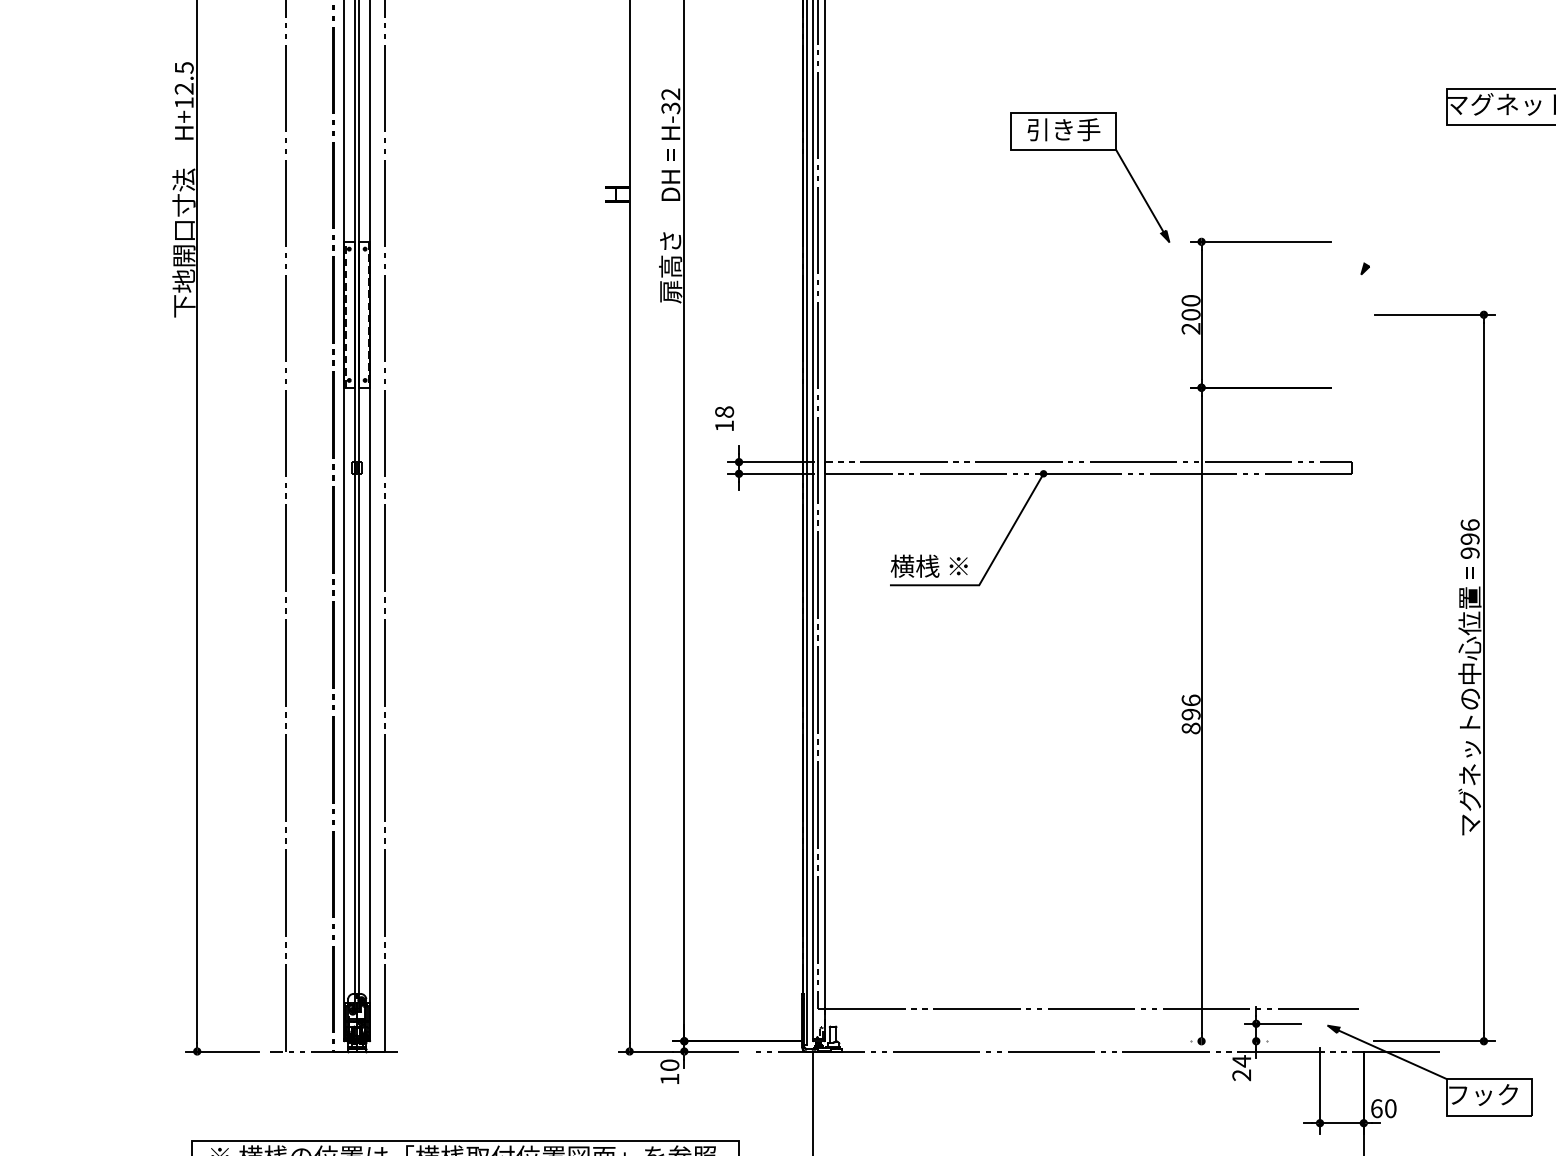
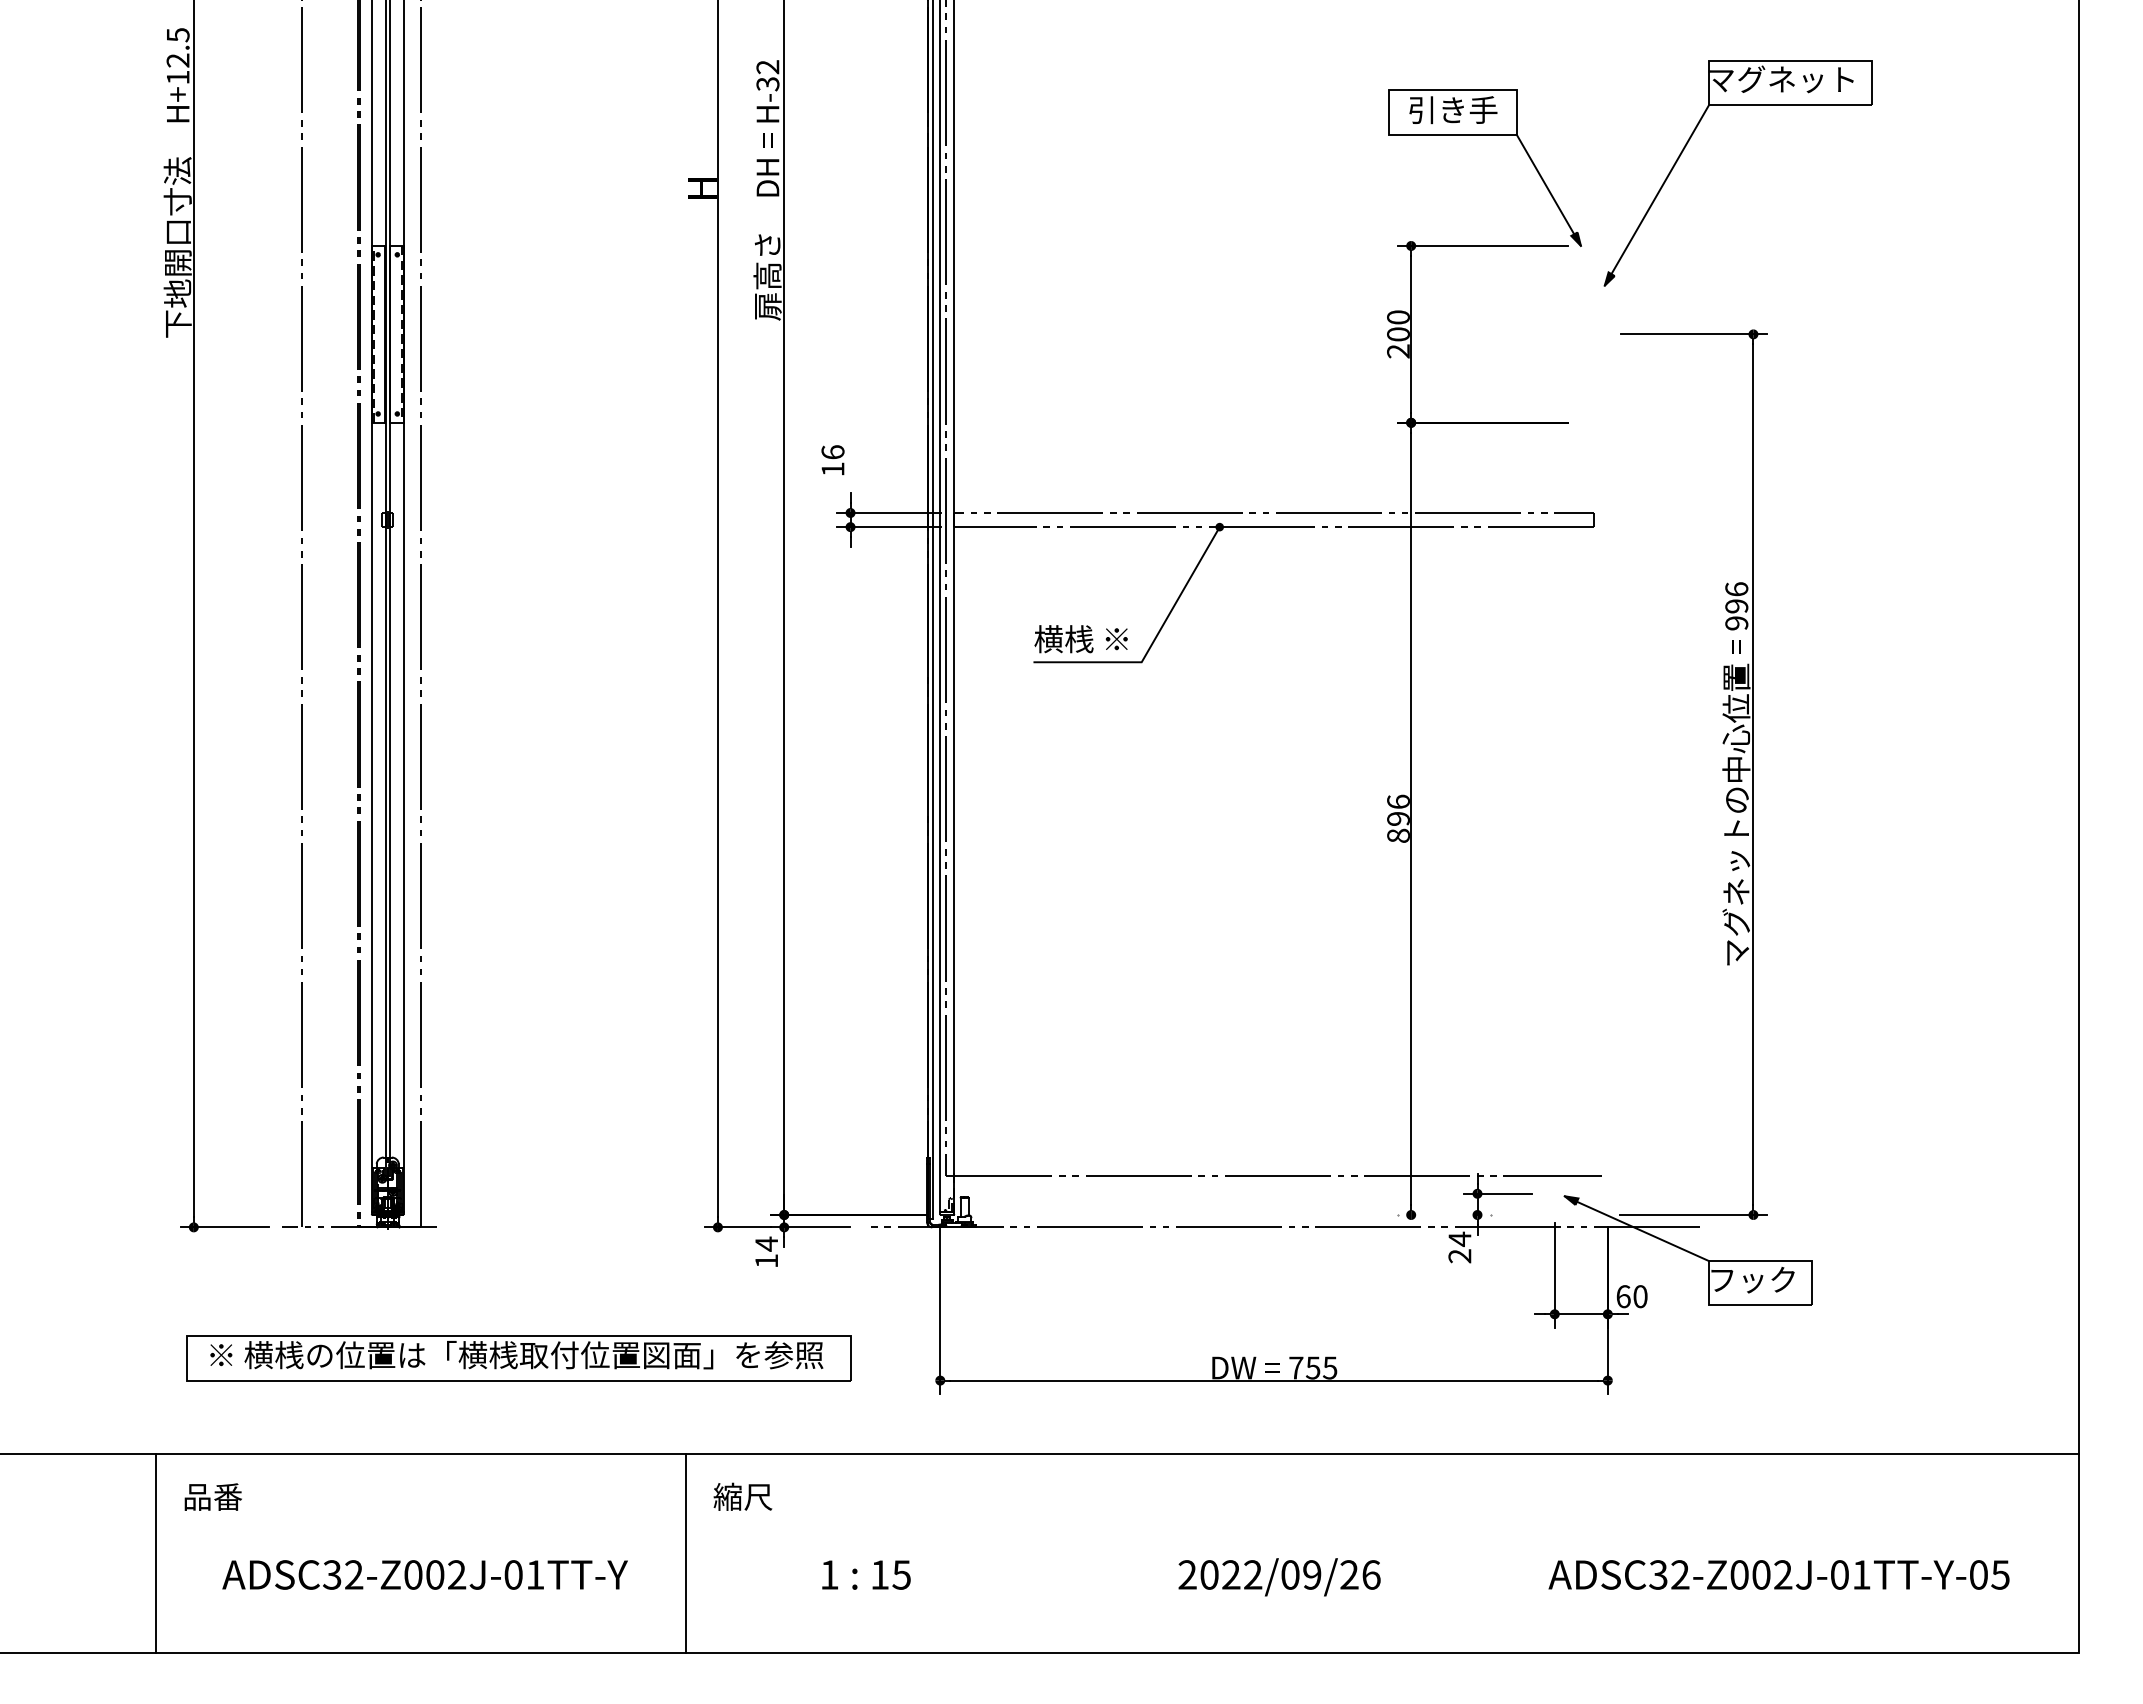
part: (1089, 150) -> (1484, 135), moved
line: (1403, 199) -> (1656, 194), added
text: (724, 412) -> (832, 452), 18 -> 16
text: (669, 1064) -> (766, 1243), 10 -> 14

